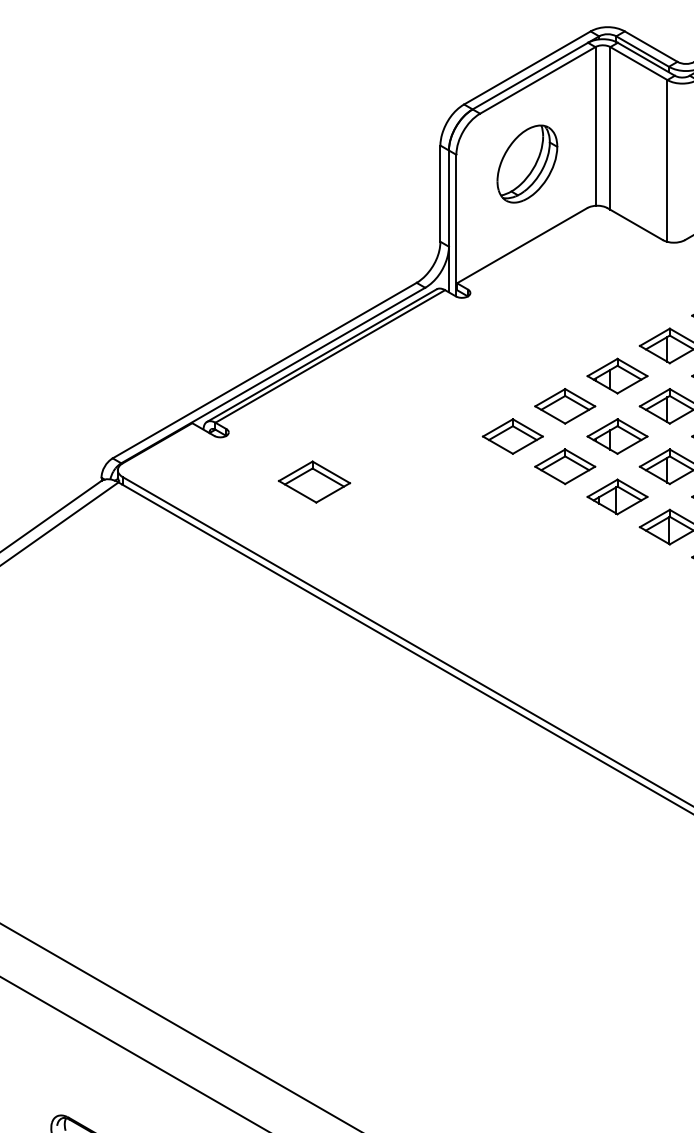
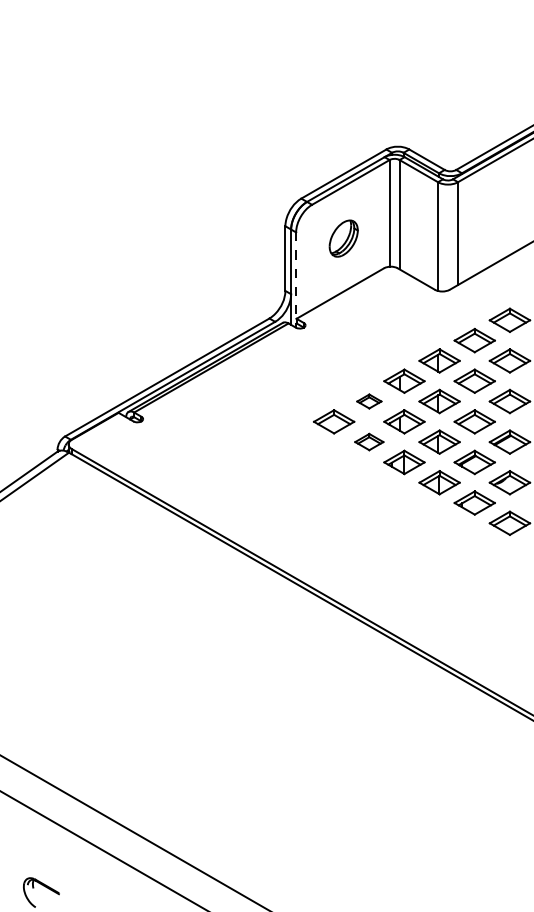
part: (526, 163) -> (343, 238), size x0.7
line: (456, 226) -> (296, 280), solid -> dashed
part: (565, 406) -> (369, 401), size x0.6
part: (565, 465) -> (369, 441), size x0.7
part: (314, 482) -> (200, 452), removed

